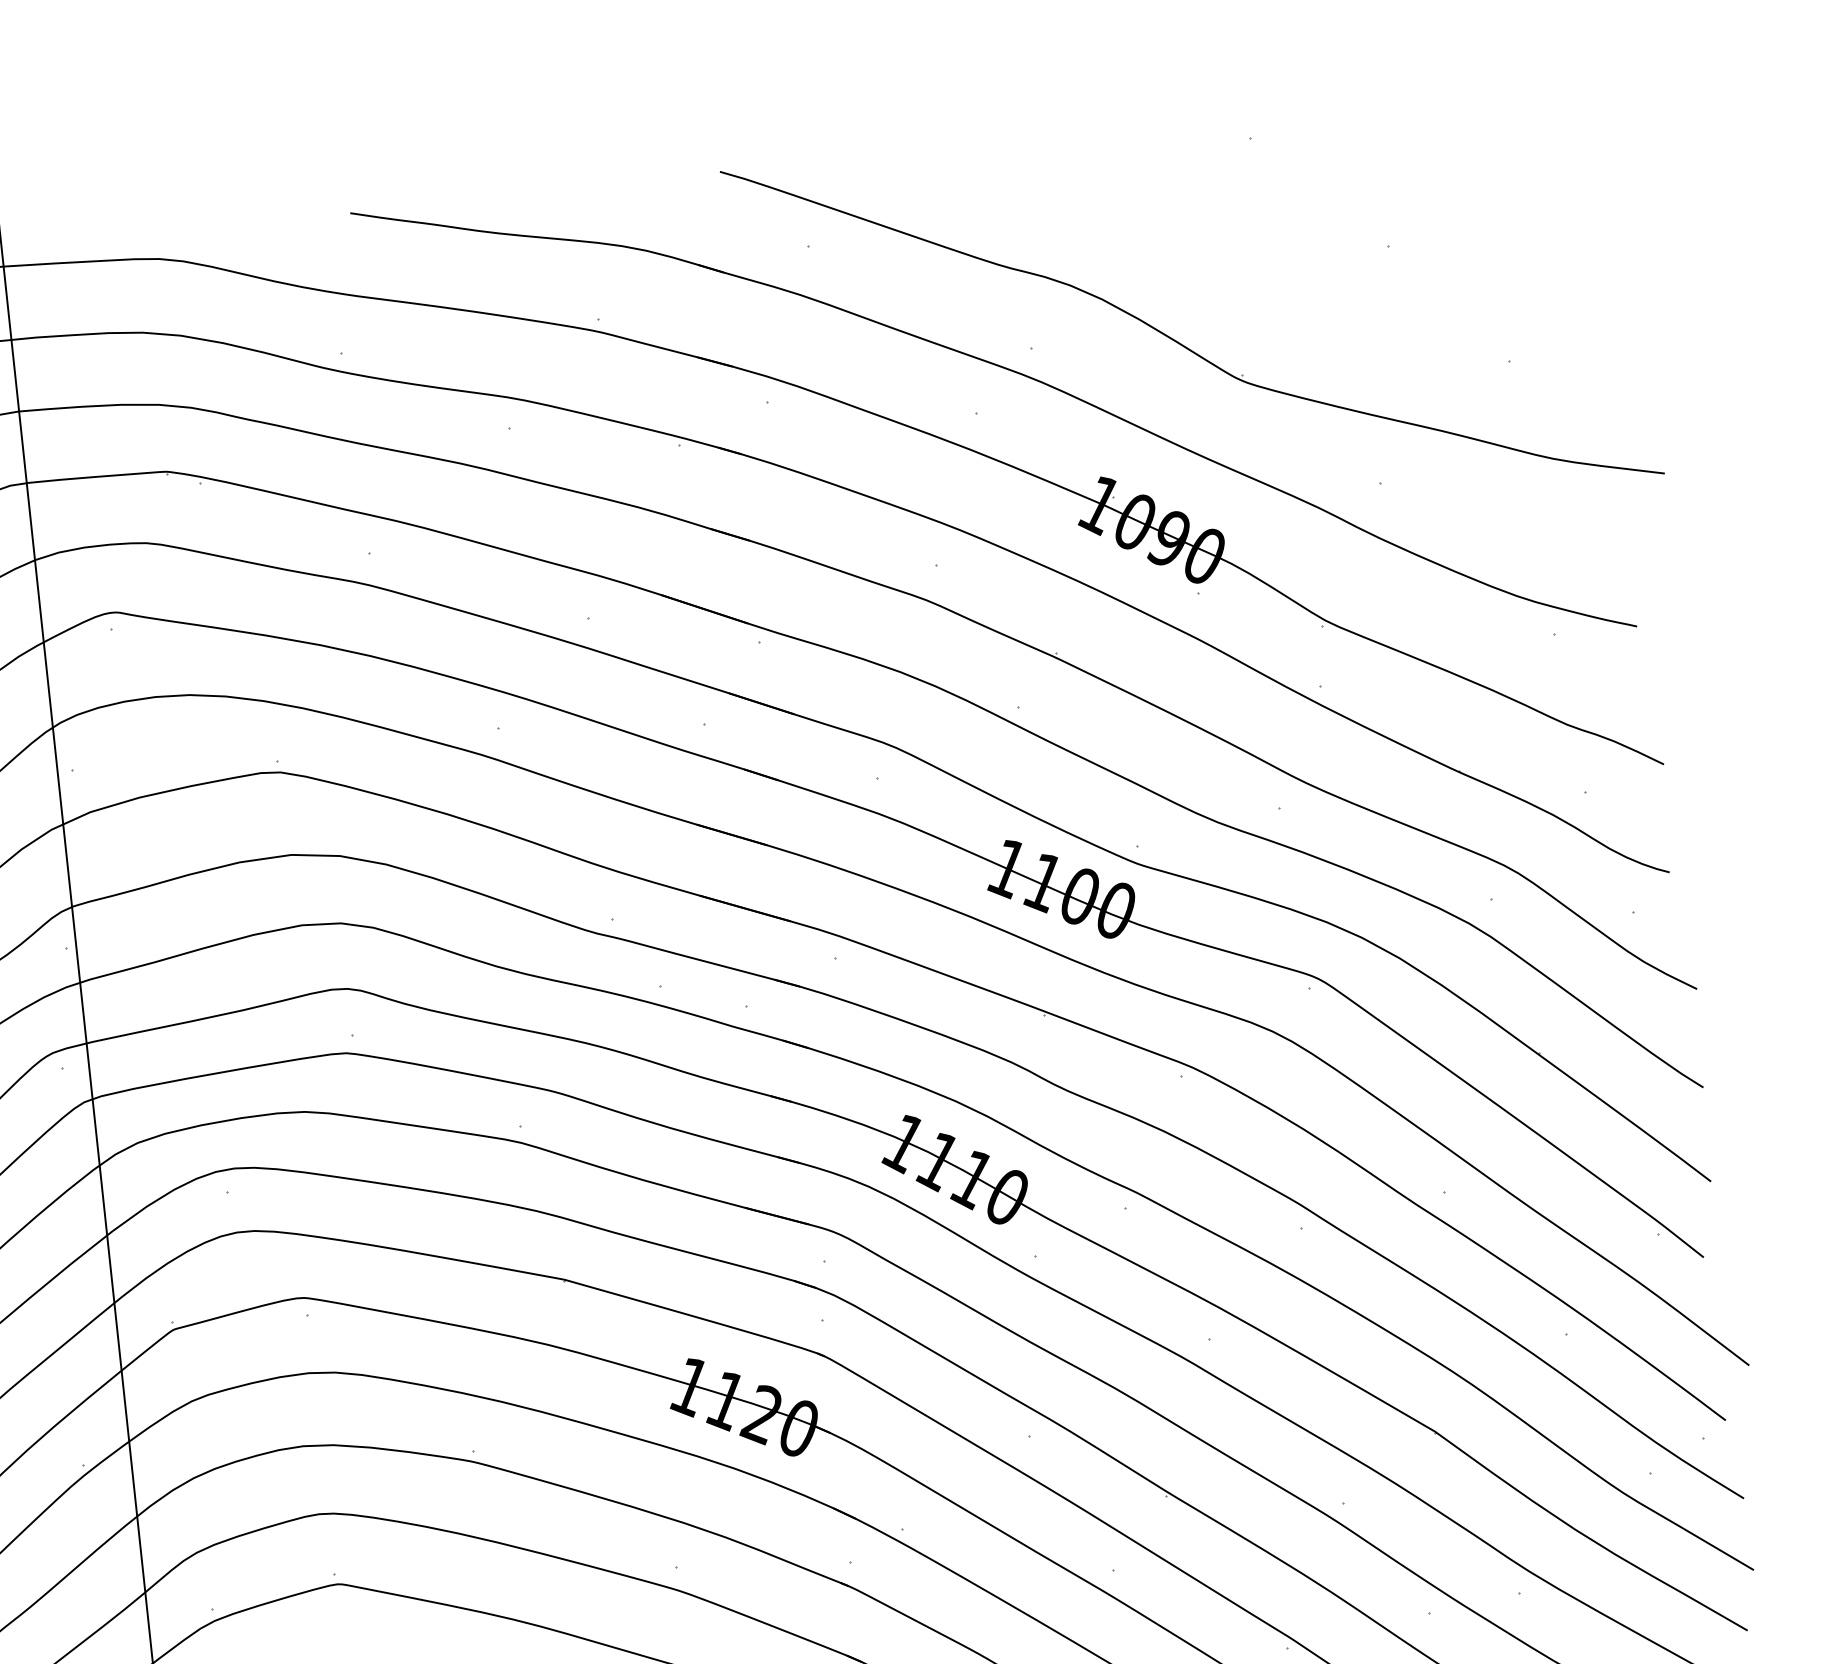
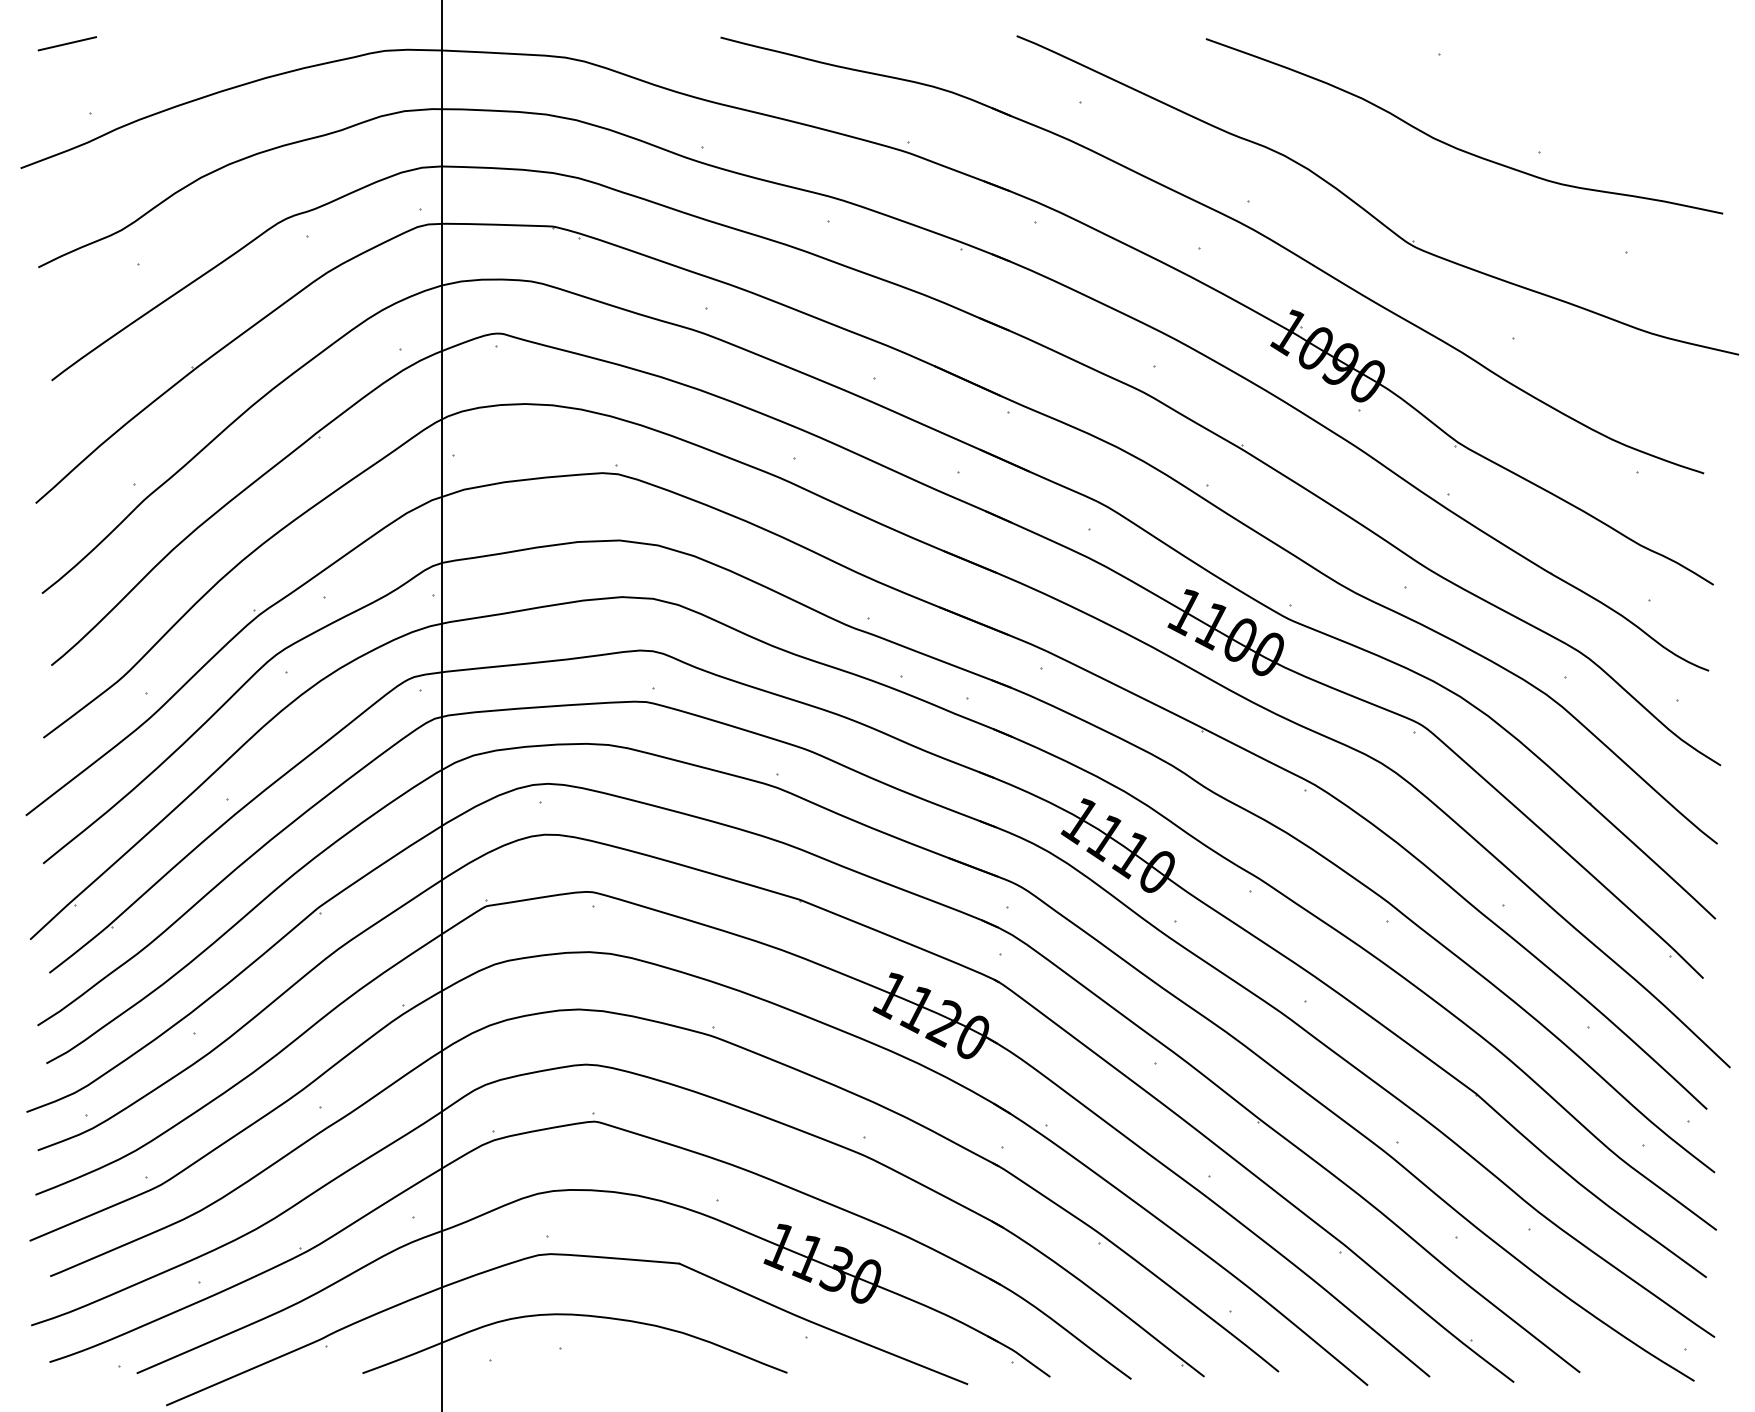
curve: (1285, 252) -> (1457, 147), added

